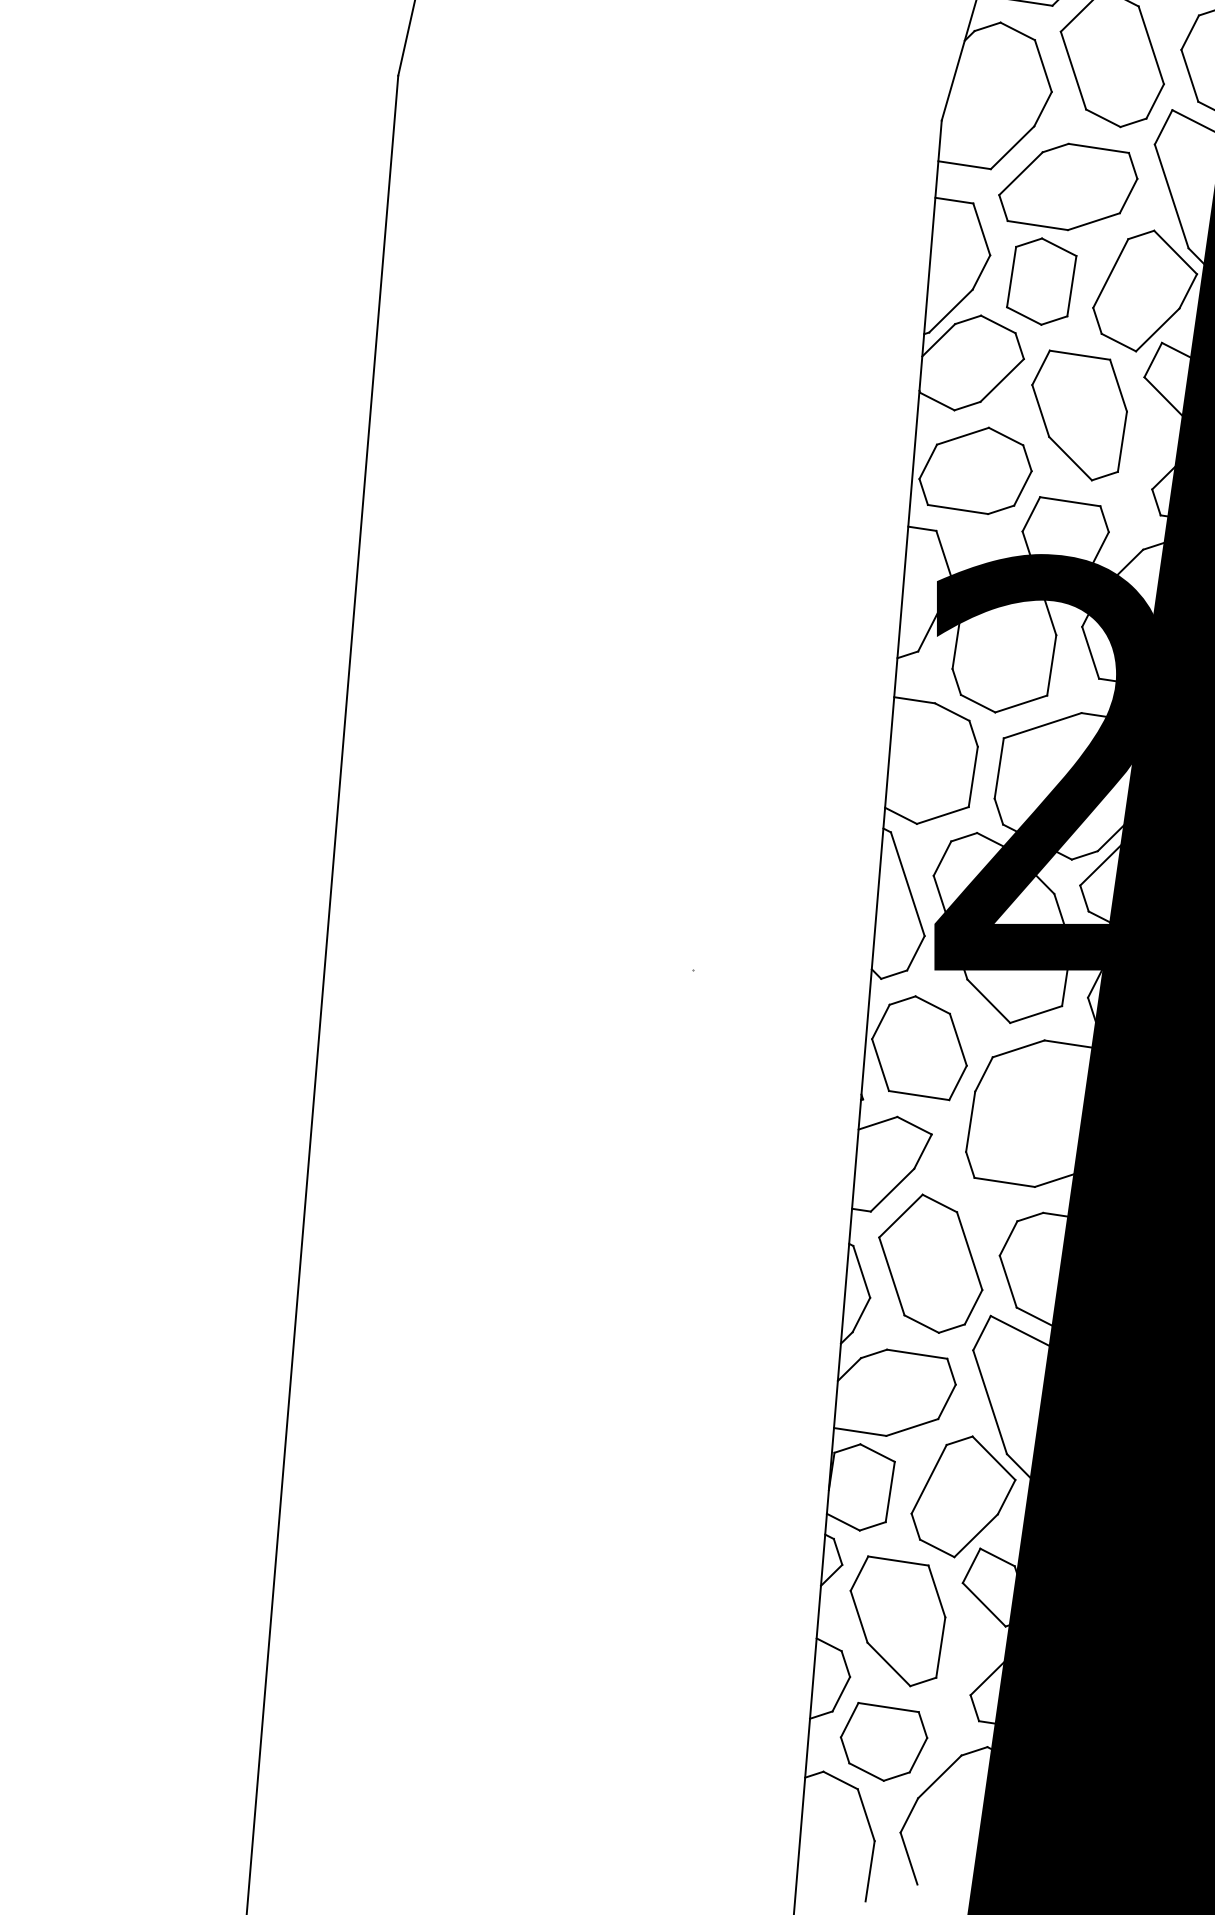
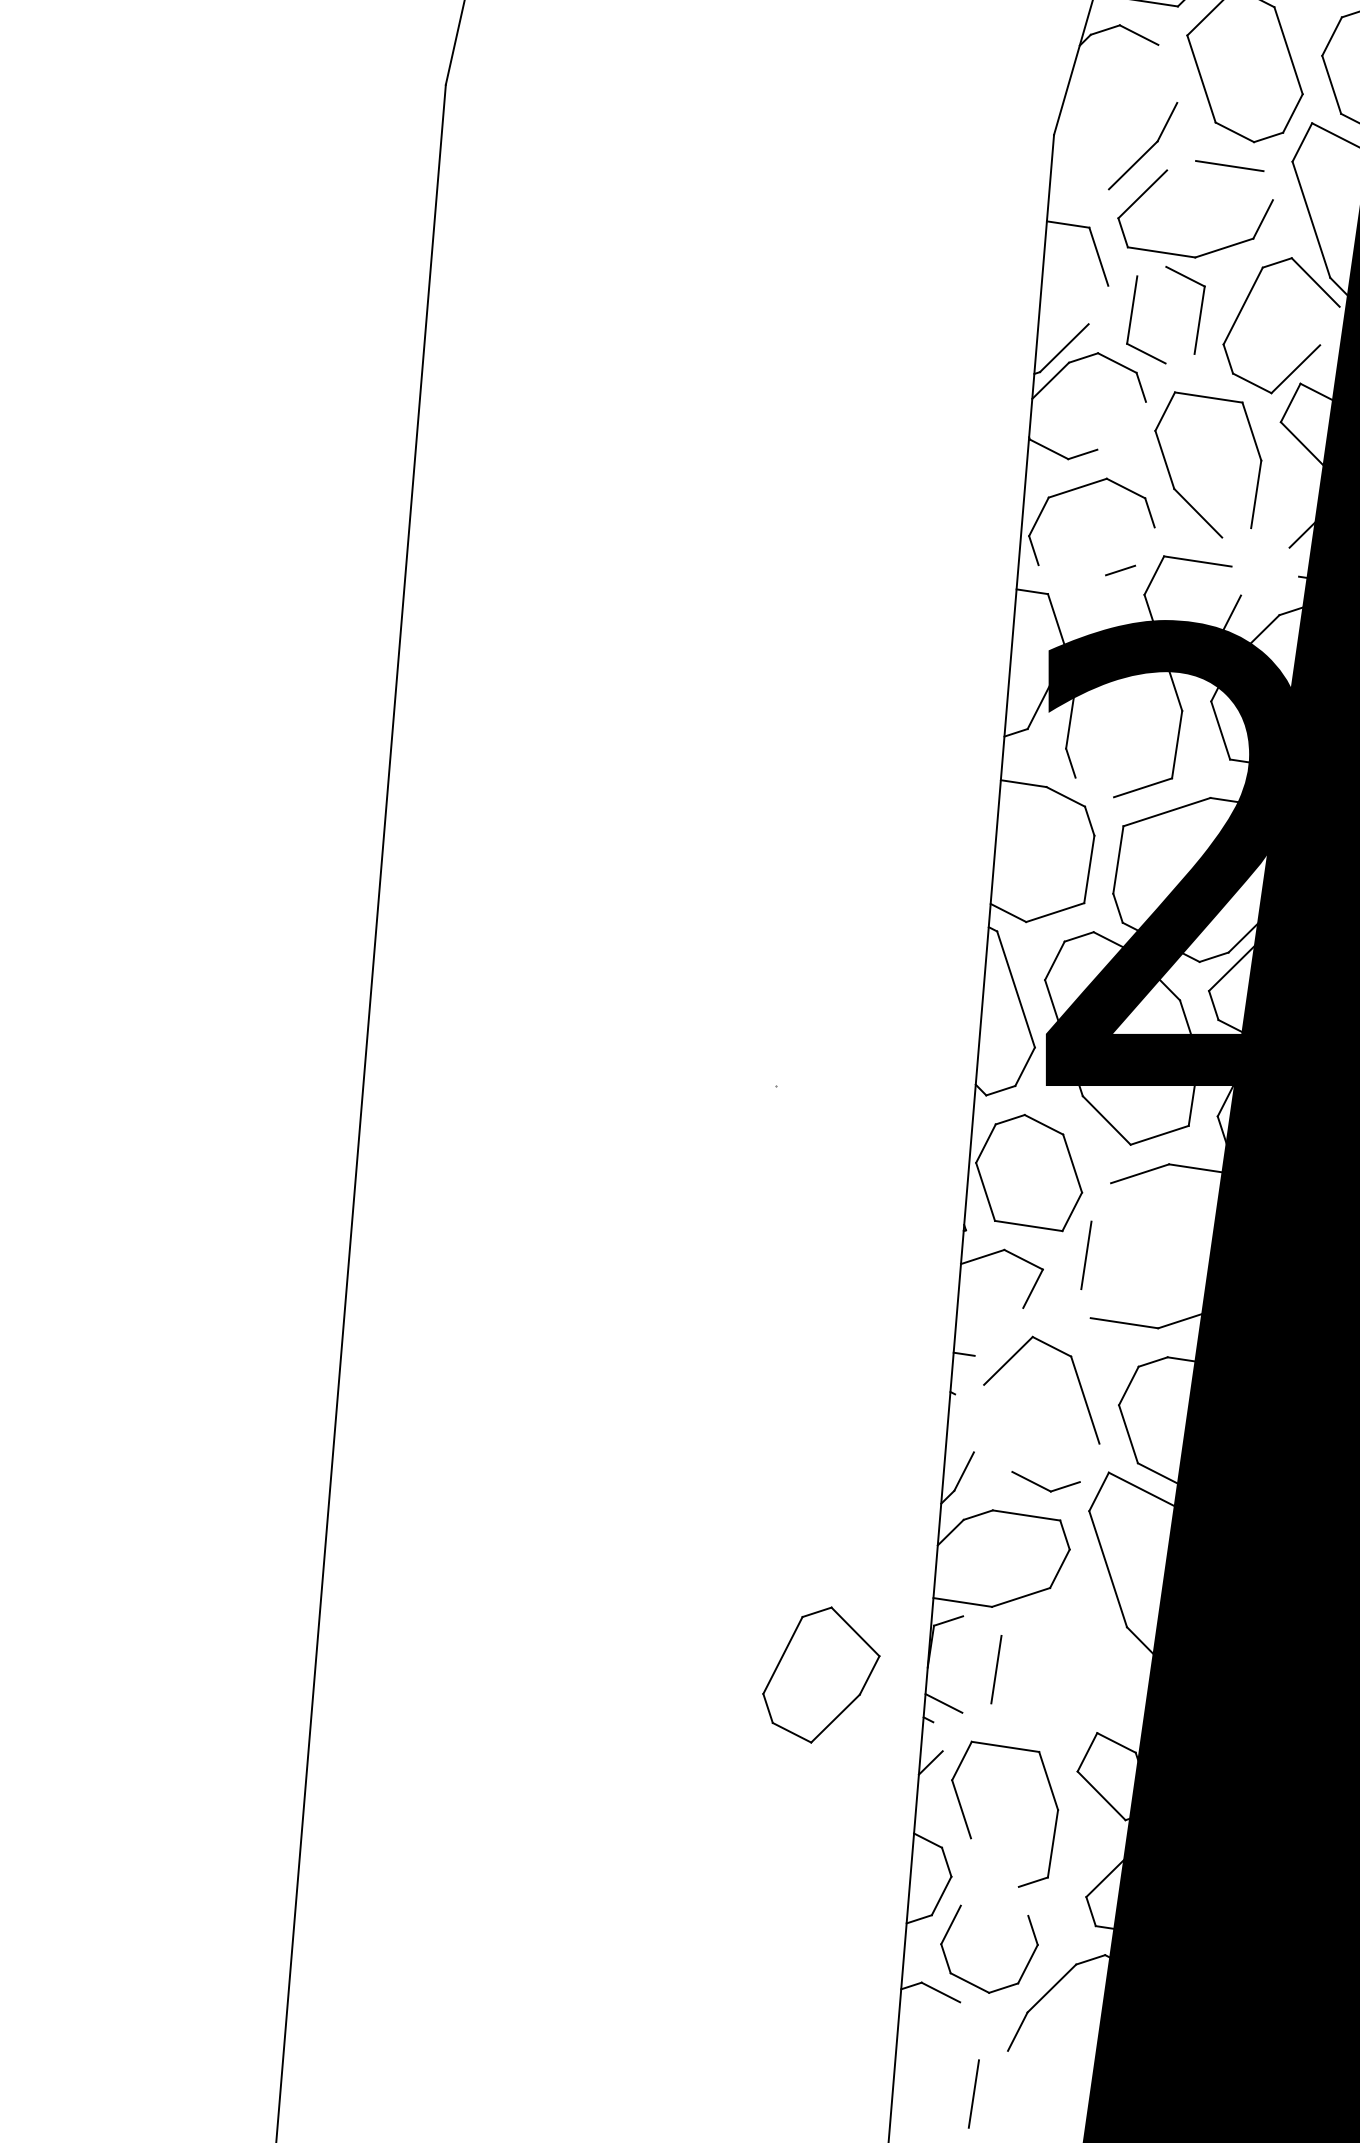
line: (1043, 65) -> (1167, 73), removed
line: (1055, 147) -> (1181, 165), removed
line: (964, 164) -> (1079, 184), removed
line: (1132, 165) -> (1267, 185), removed
line: (1028, 242) -> (1151, 271), removed
line: (981, 272) -> (1098, 304), removed
line: (1187, 290) -> (1329, 325), removed
line: (1053, 320) -> (1179, 358), removed
line: (1002, 380) -> (1121, 425), removed
line: (1104, 475) -> (1236, 532), removed
line: (1022, 488) -> (1144, 546), removed
line: (1156, 501) -> (1294, 561), removed
line: (958, 509) -> (1072, 570), removed
line: (1104, 518) -> (1236, 580), removed
line: (977, 703) -> (1094, 787), removed
line: (984, 1074) -> (1101, 1202), removed
line: (969, 1164) -> (1085, 1303), removed
line: (892, 1189) -> (998, 1331), removed
line: (861, 1272) -> (964, 1423), removed
line: (892, 1275) -> (998, 1427), removed
line: (973, 1306) -> (1089, 1462), removed
line: (877, 1452) -> (982, 1625), removed
part: (963, 1496) -> (821, 1674), moved
line: (872, 1525) -> (976, 1707), removed
line: (837, 1551) -> (937, 1736), removed
line: (888, 1664) -> (994, 1862), removed
line: (888, 1707) -> (994, 1910), removed
line: (866, 1815) -> (969, 2031), removed
line: (909, 1858) -> (1017, 2079), removed

